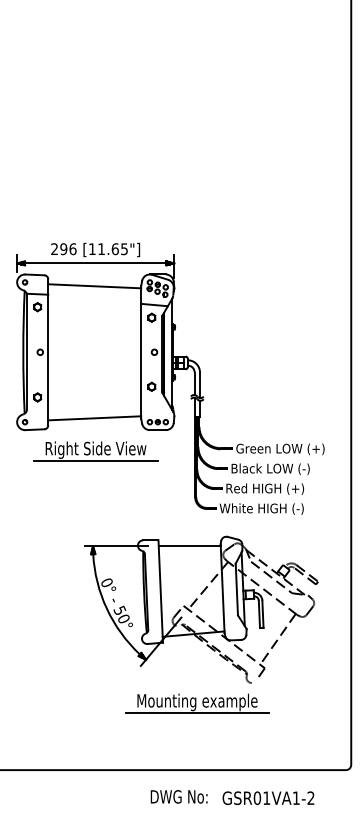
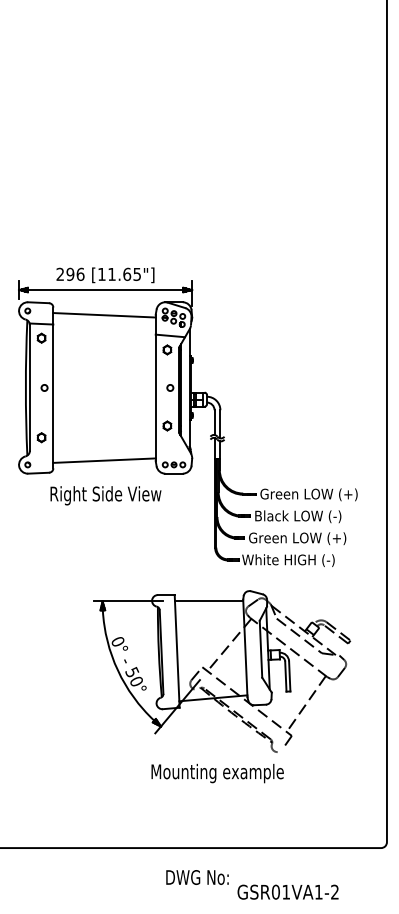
line: (95, 460) -> (105, 507), removed
text: (270, 488) -> (298, 537), Red HIGH (+) -> Green LOW (+)
line: (196, 712) -> (216, 784), removed
text: (268, 797) -> (288, 891), moved

